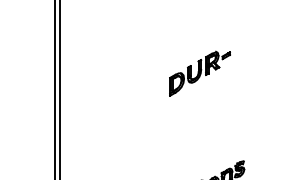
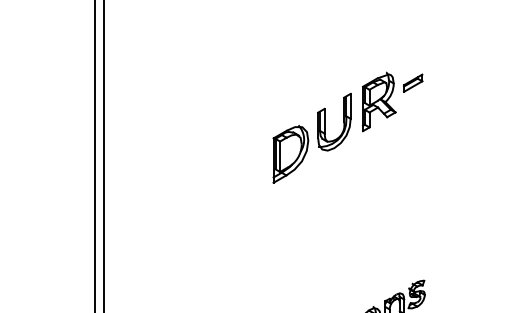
part: (199, 73) -> (346, 127), size x1.43

